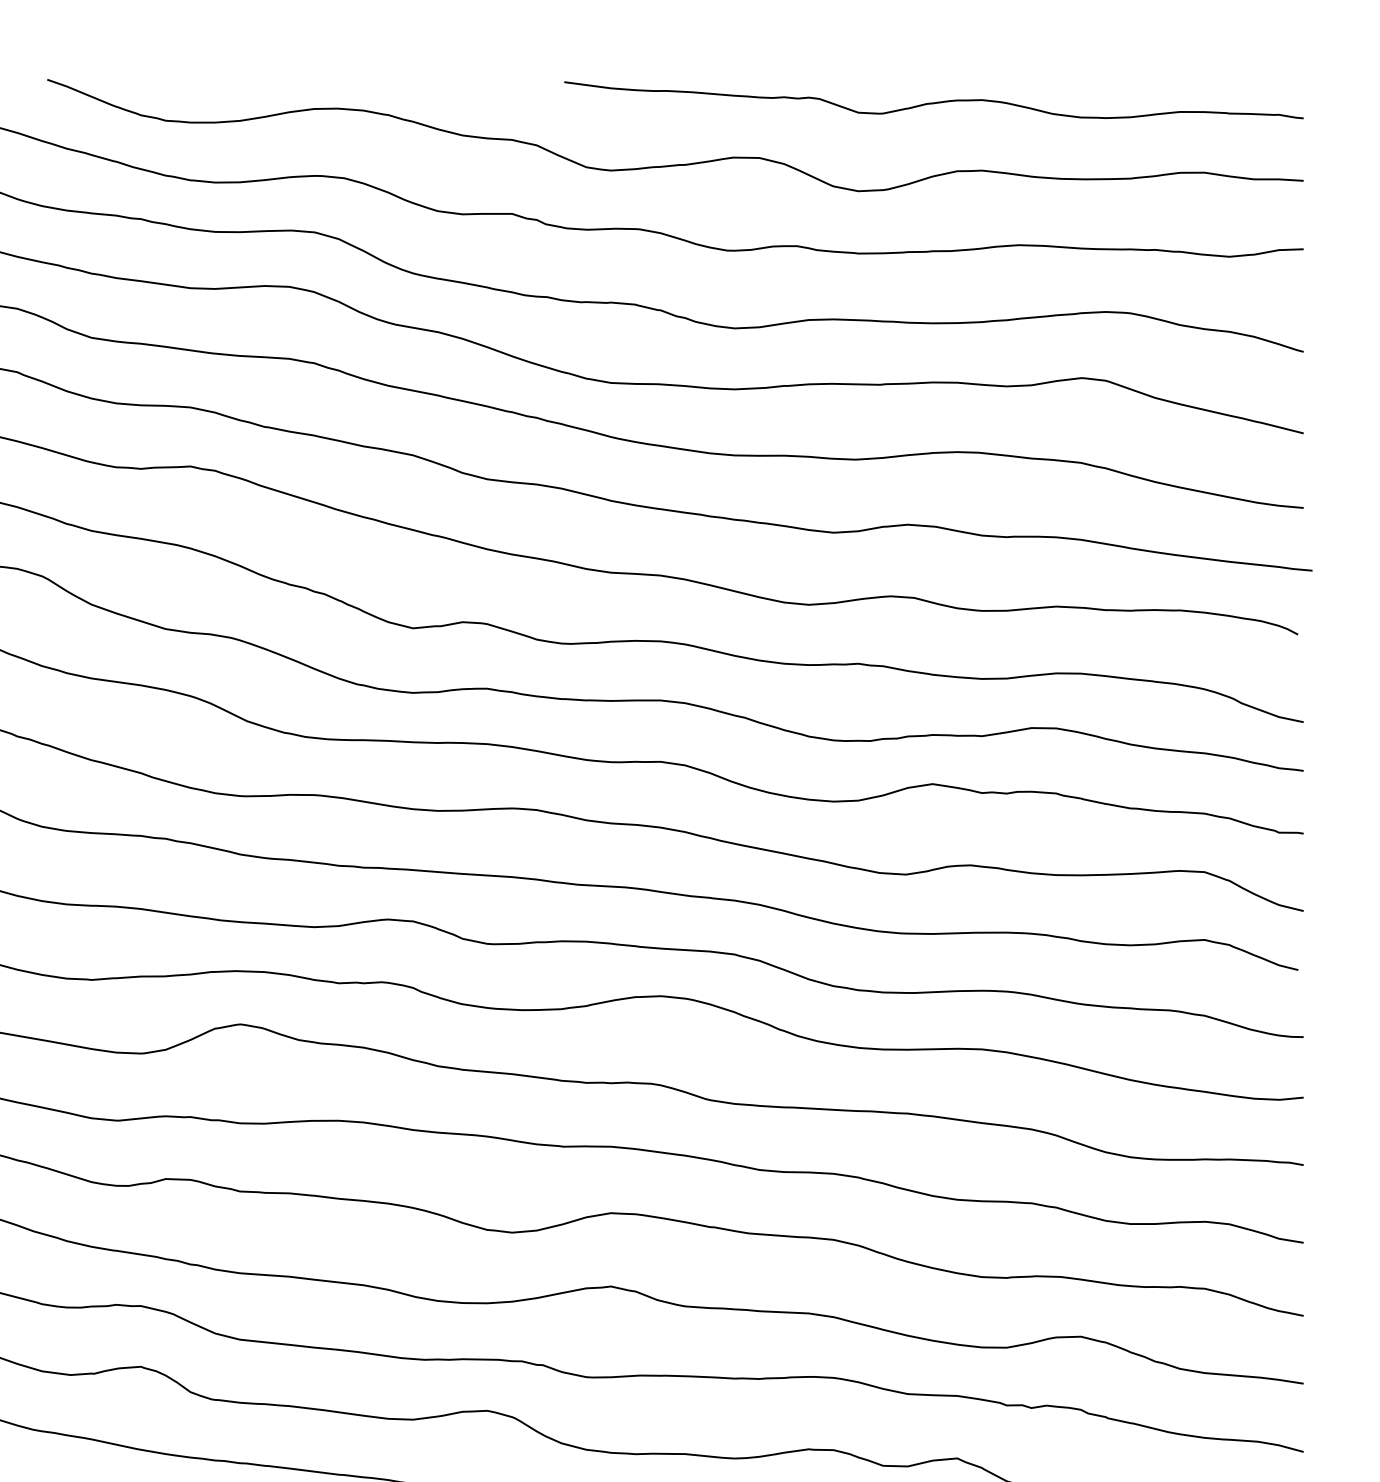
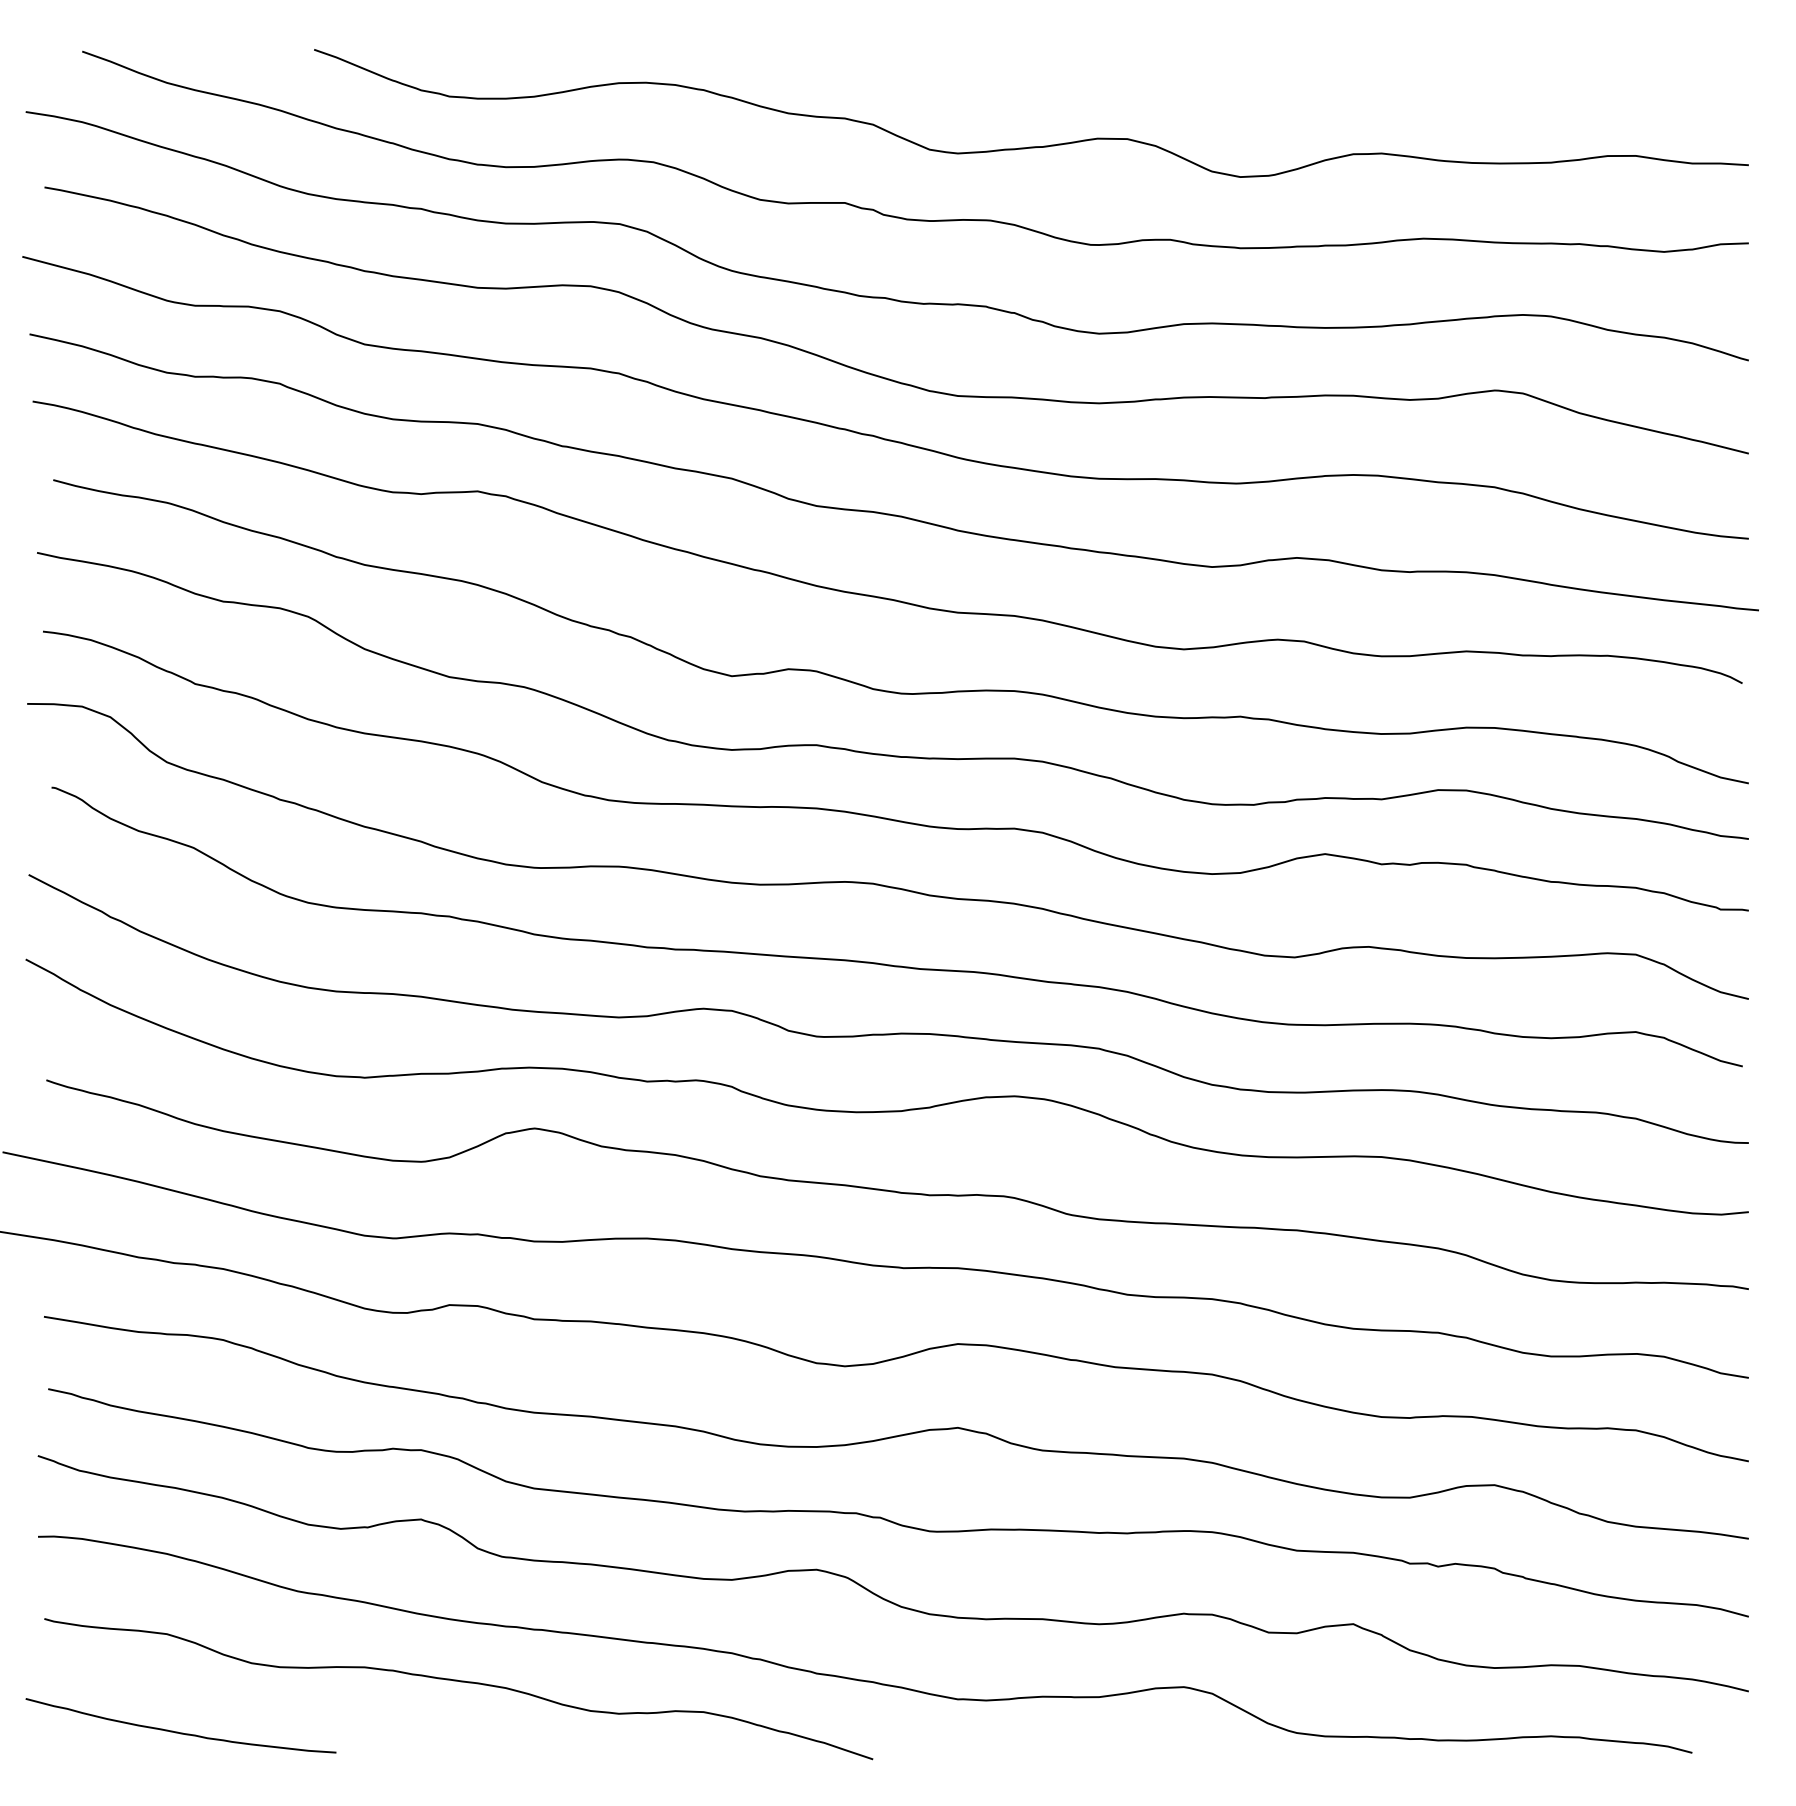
curve: (933, 102) -> (1326, 75), removed

